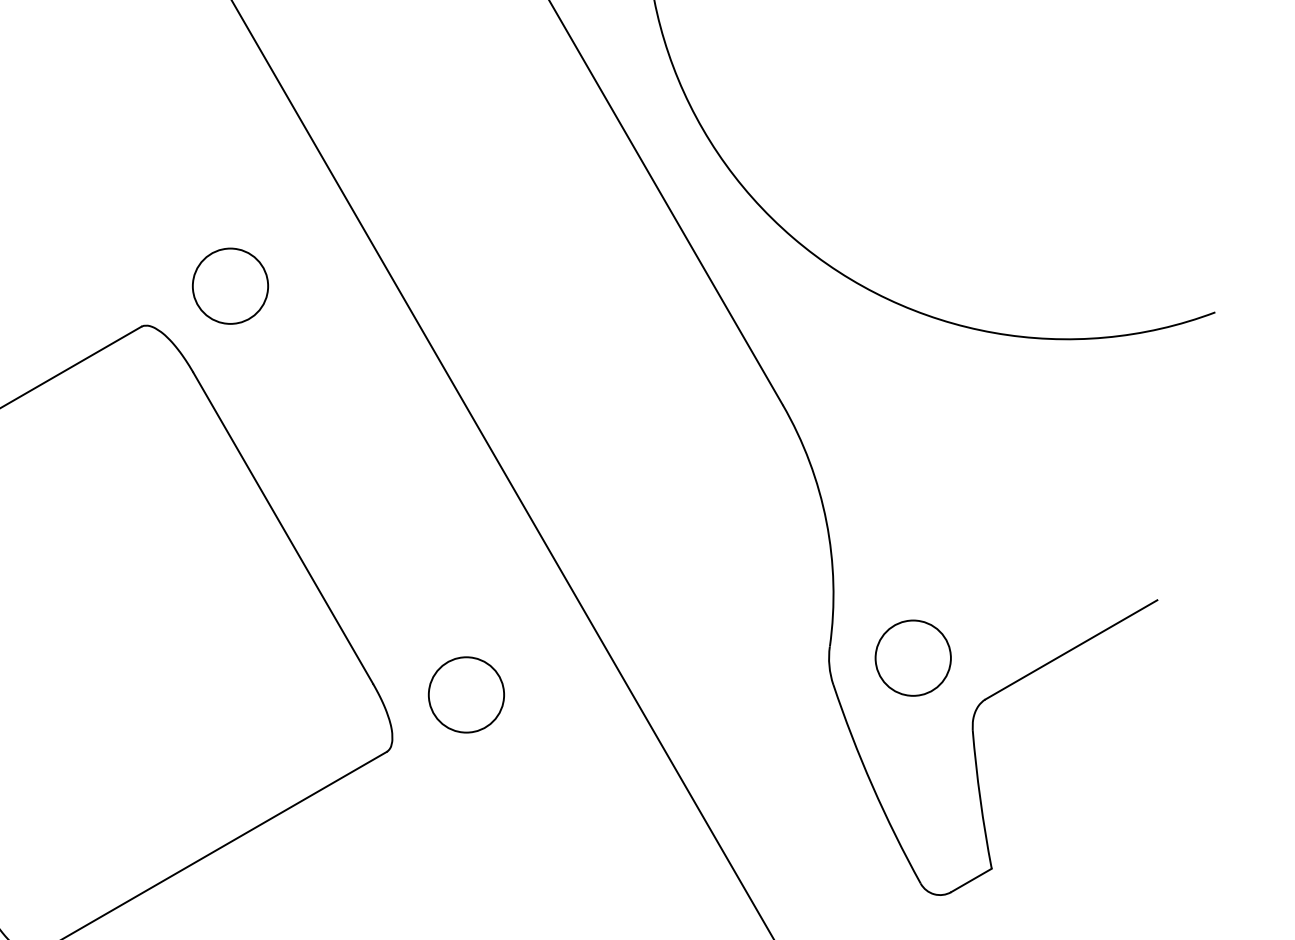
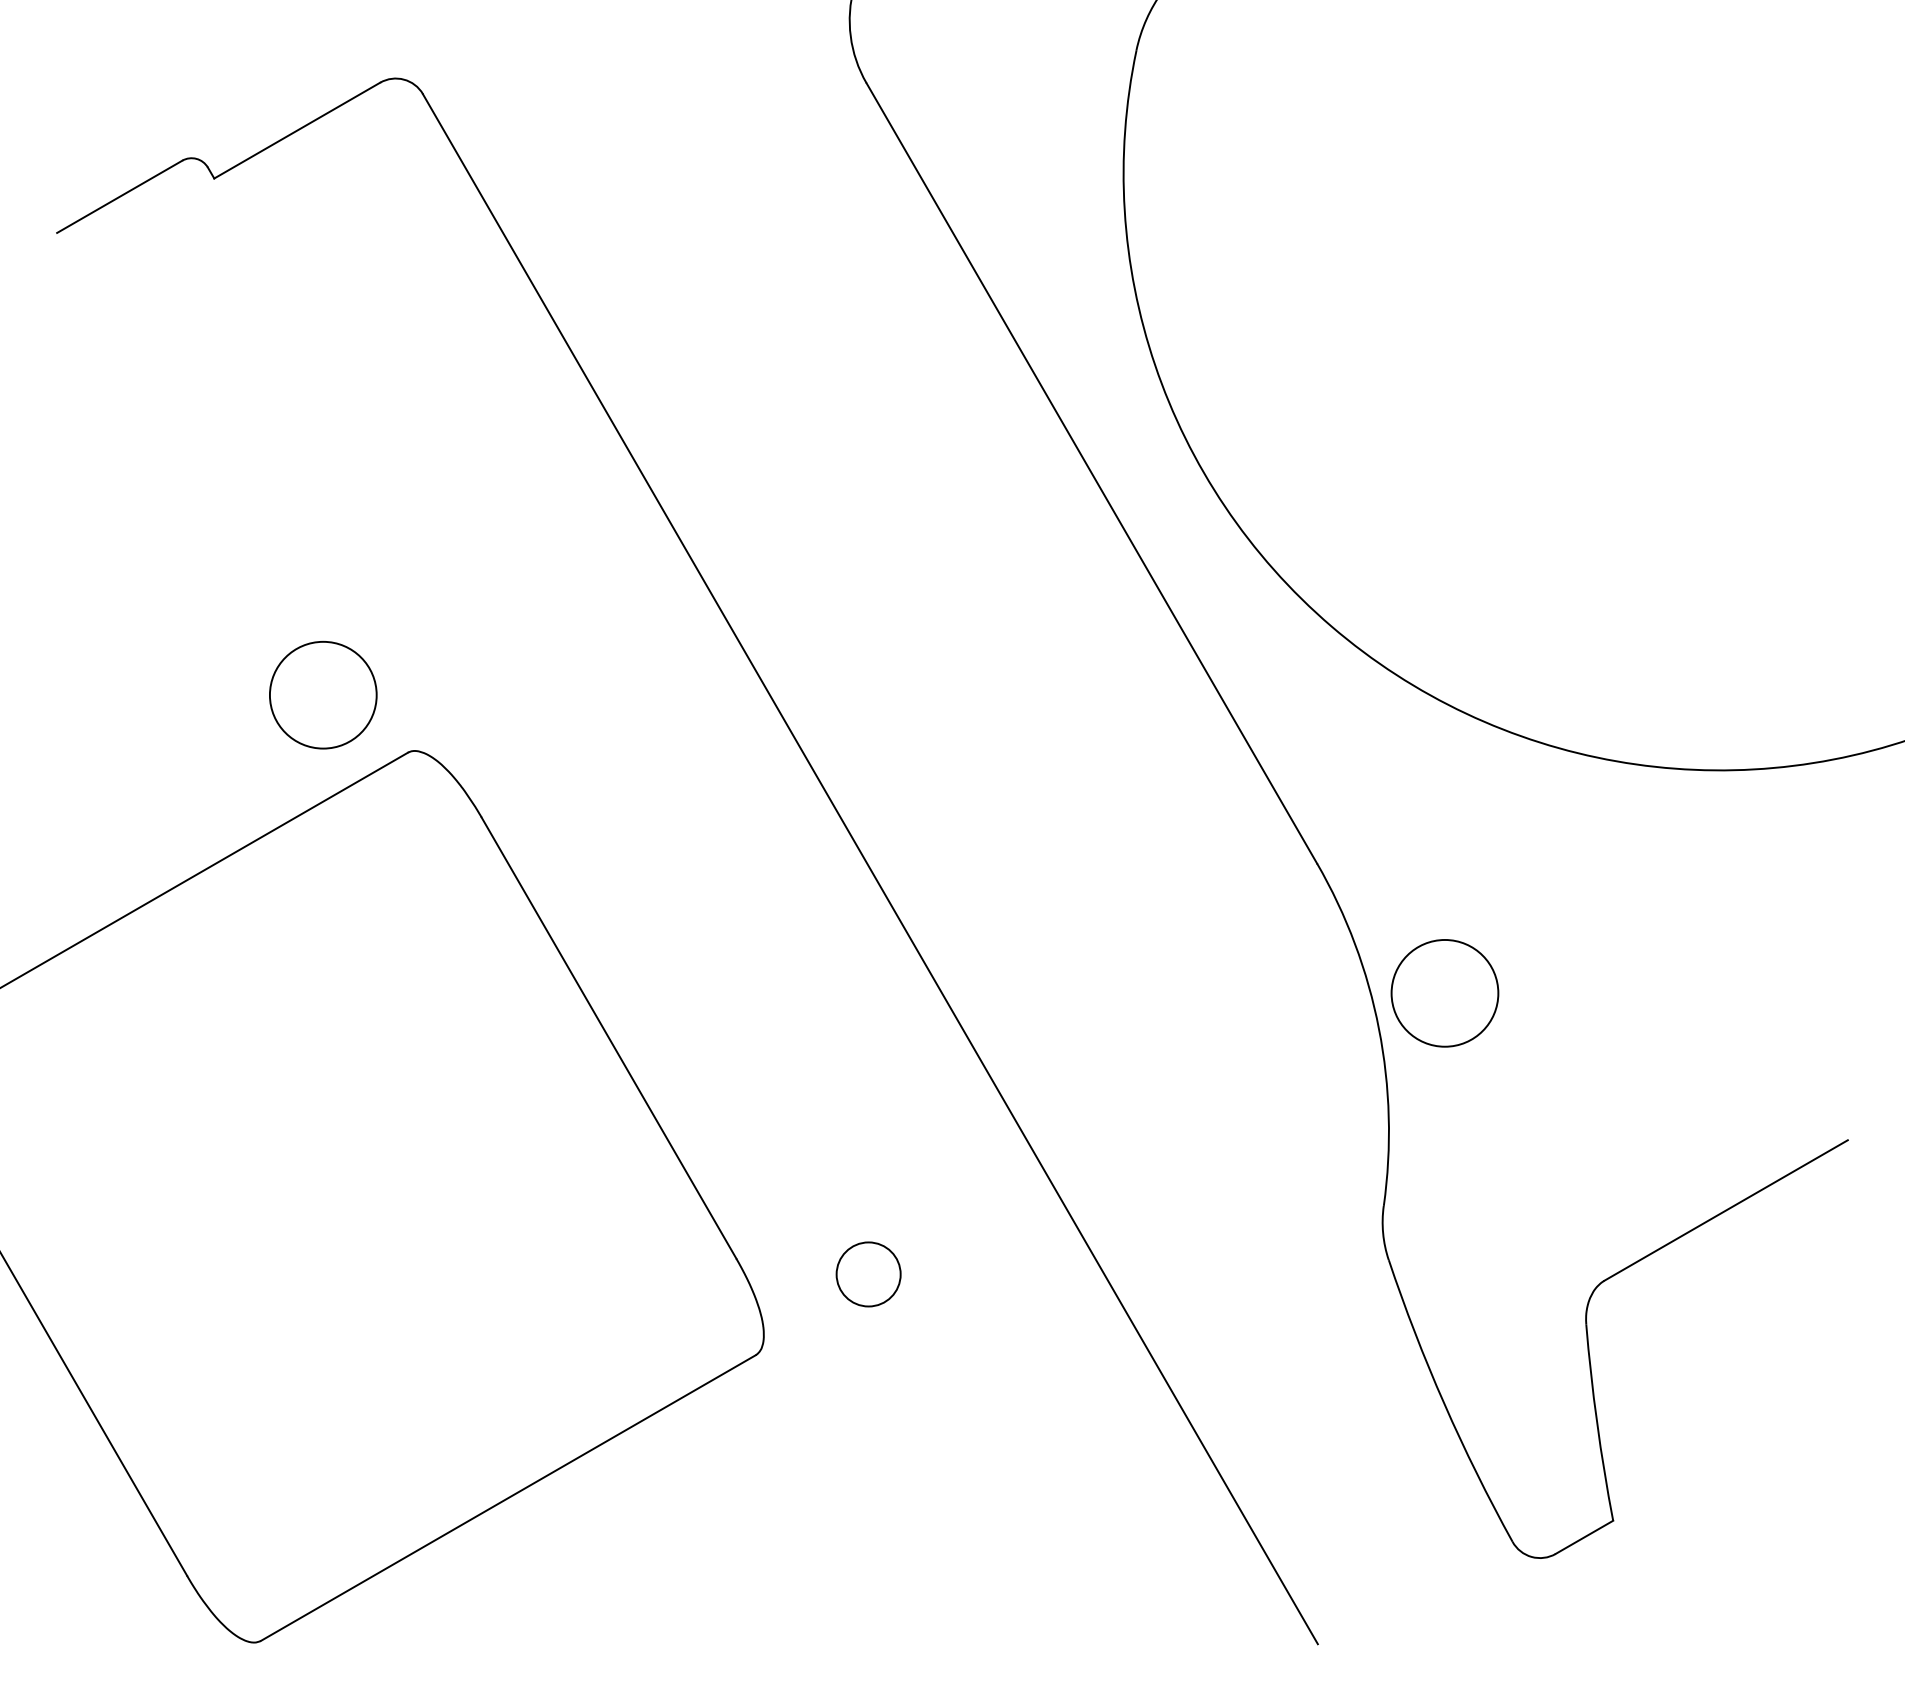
circle: (230, 286) -> (323, 695), moved
circle: (912, 658) -> (1444, 993), moved
circle: (466, 694) -> (868, 1274), size x0.6

